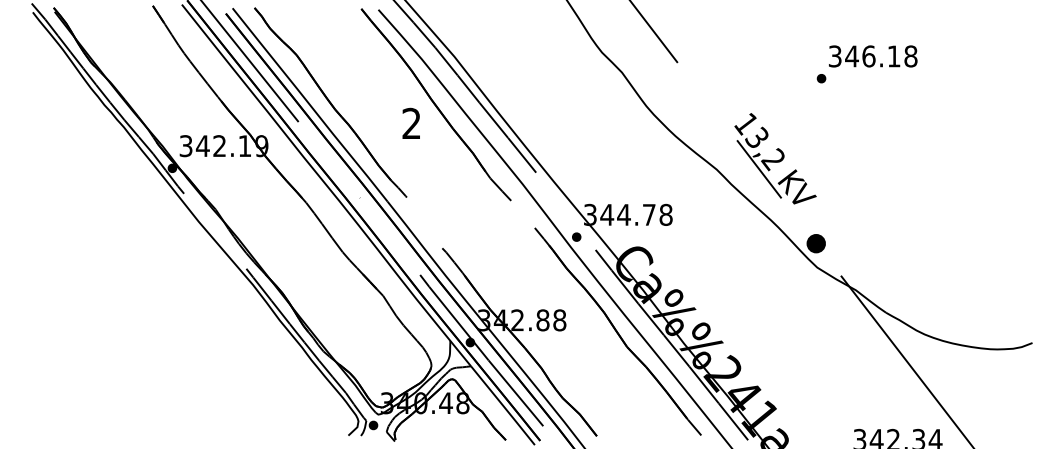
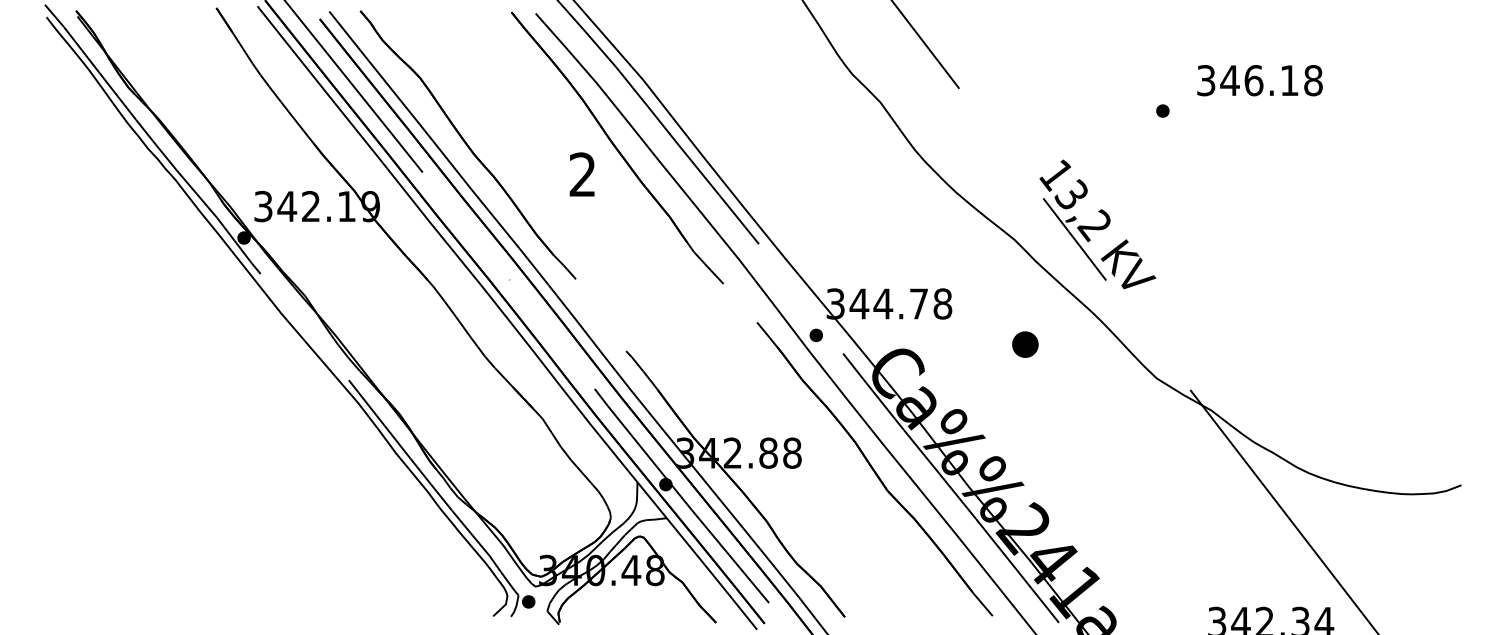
text: (872, 56) -> (1259, 80), moved
part: (816, 243) -> (1025, 344), moved

